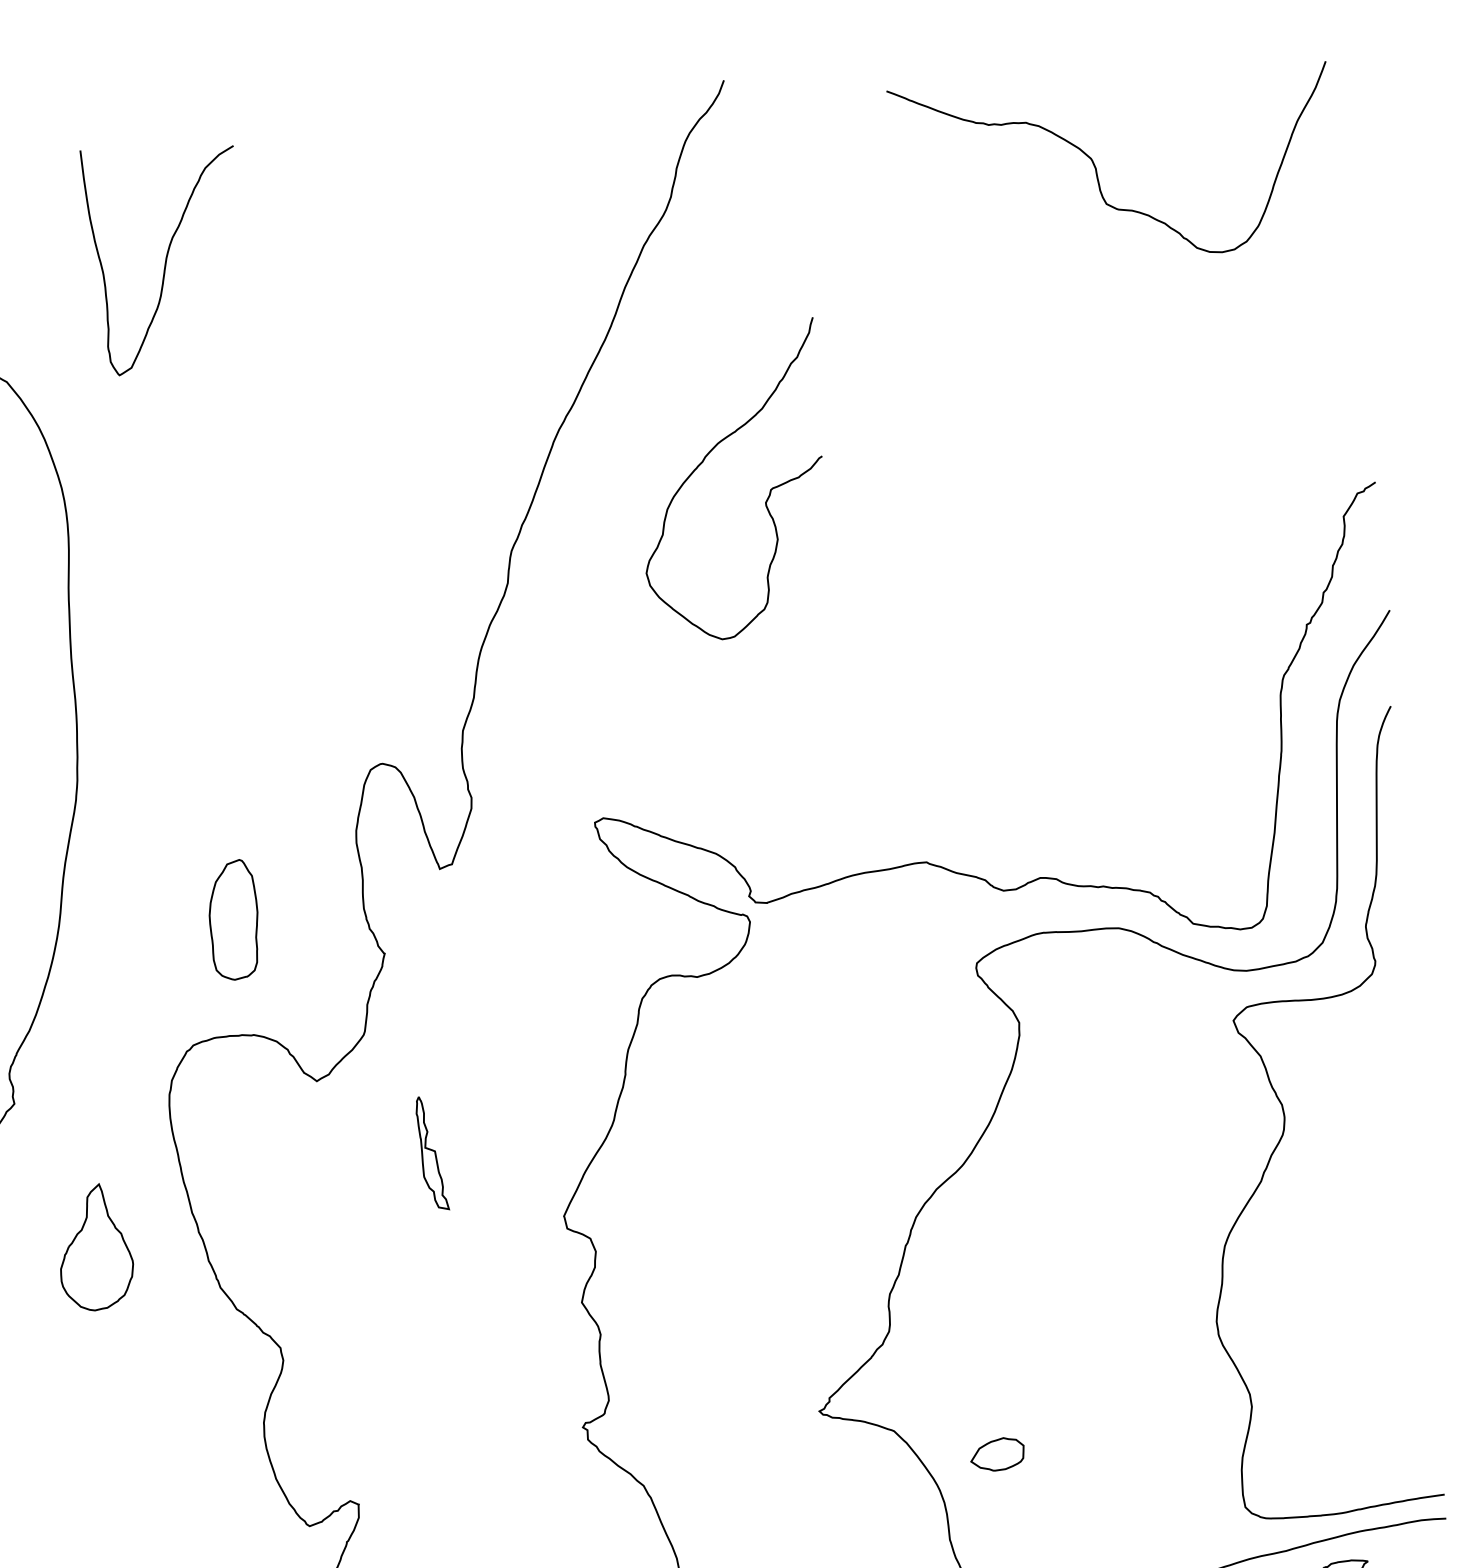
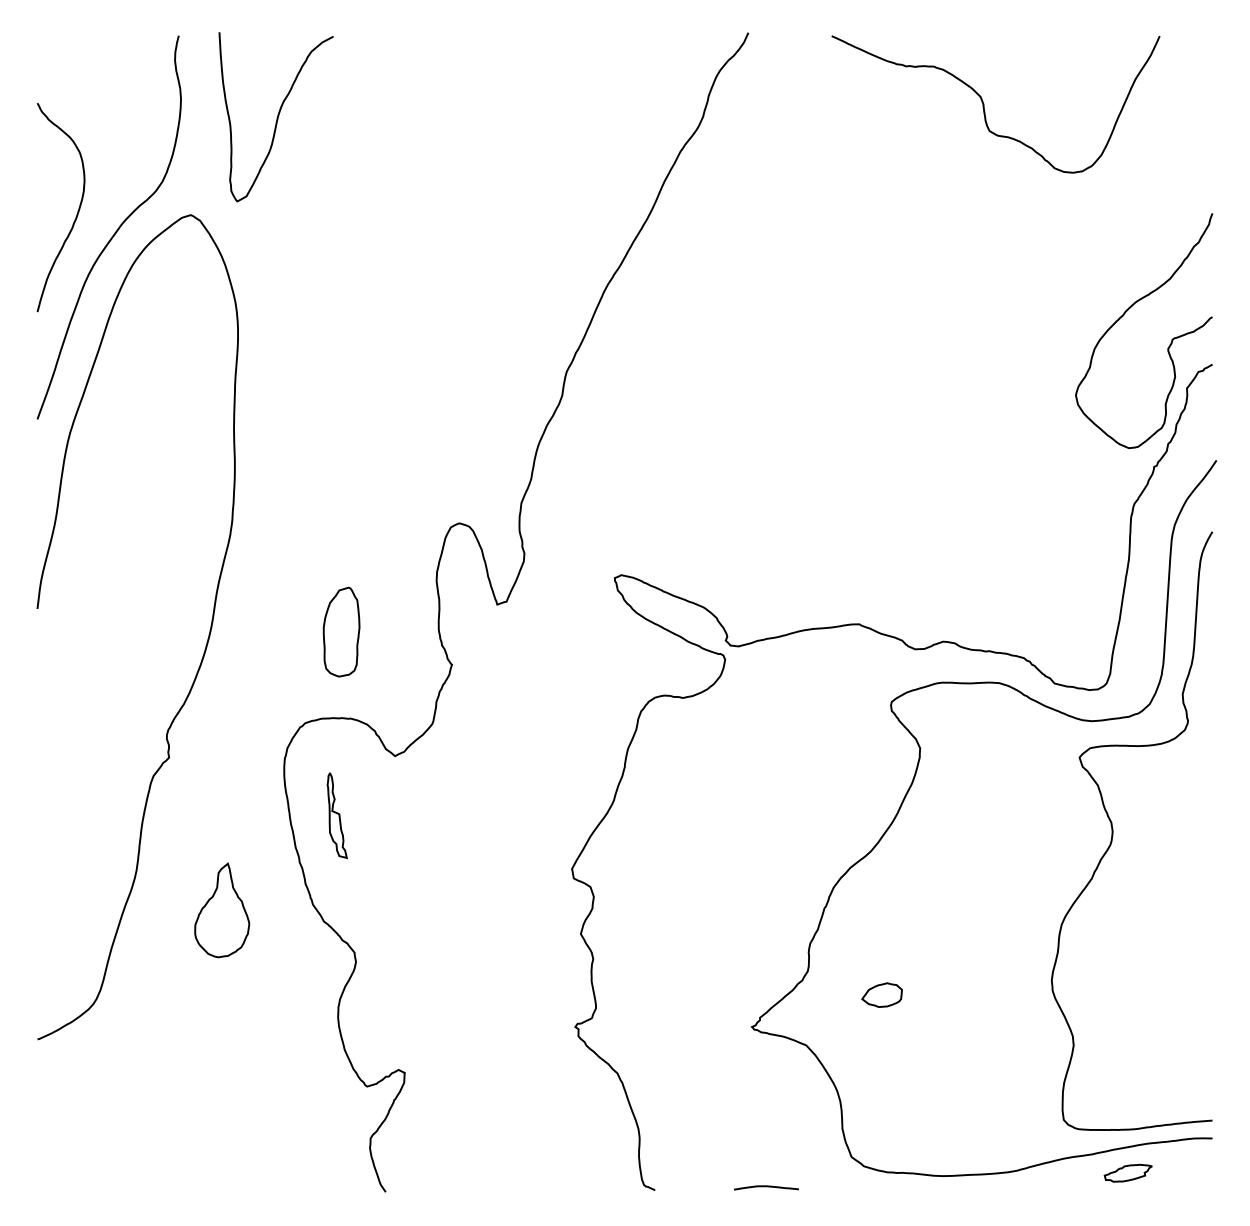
curve: (1097, 168) -> (984, 104), moved
curve: (164, 259) -> (276, 117), moved
curve: (704, 462) -> (1124, 315), moved
part: (431, 1153) -> (336, 815), moved
part: (96, 1247) -> (222, 910), moved
part: (996, 1453) -> (881, 994), moved

